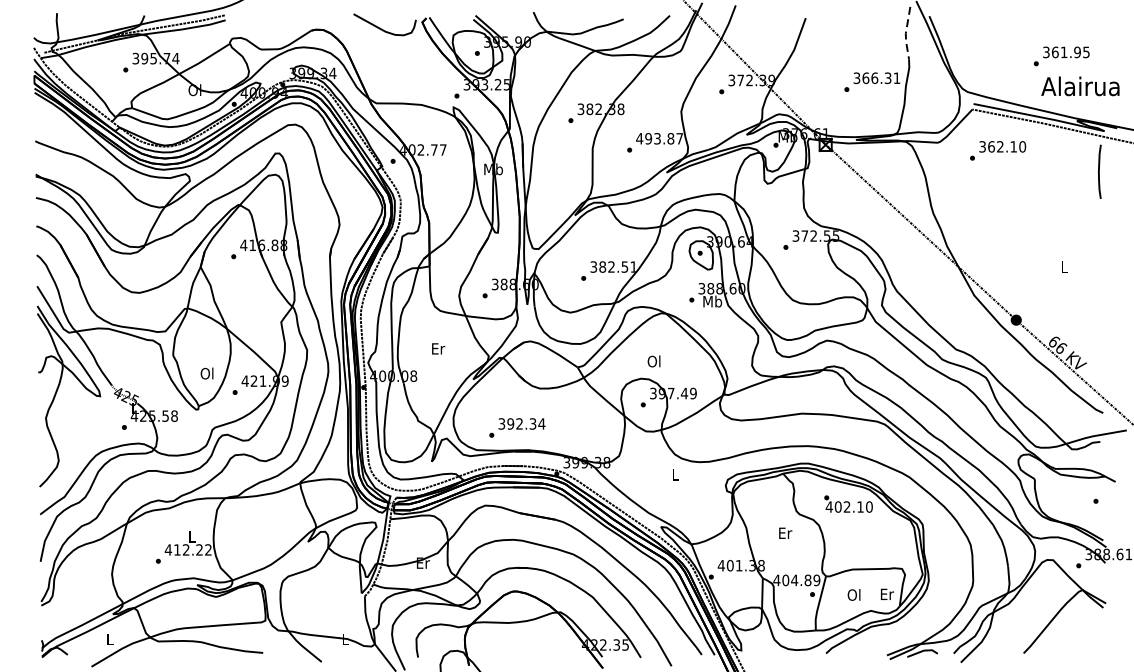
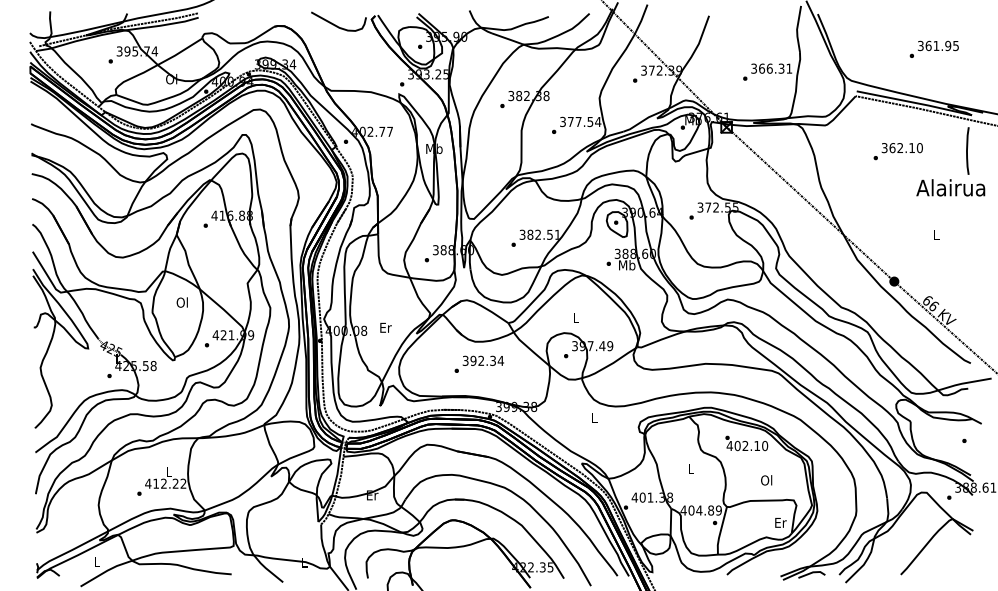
line: (906, 33) -> (797, 29), dashed -> solid
text: (1080, 85) -> (950, 187), moved
text: (659, 138) -> (580, 121), 493.87 -> 377.54
text: (997, 150) -> (897, 151), moved
text: (438, 348) -> (385, 327), moved
text: (653, 361) -> (575, 317), Ol -> L
text: (206, 373) -> (181, 302), moved
text: (516, 426) -> (478, 363), moved
text: (785, 532) -> (691, 468), Er -> L
text: (853, 595) -> (766, 480), moved

